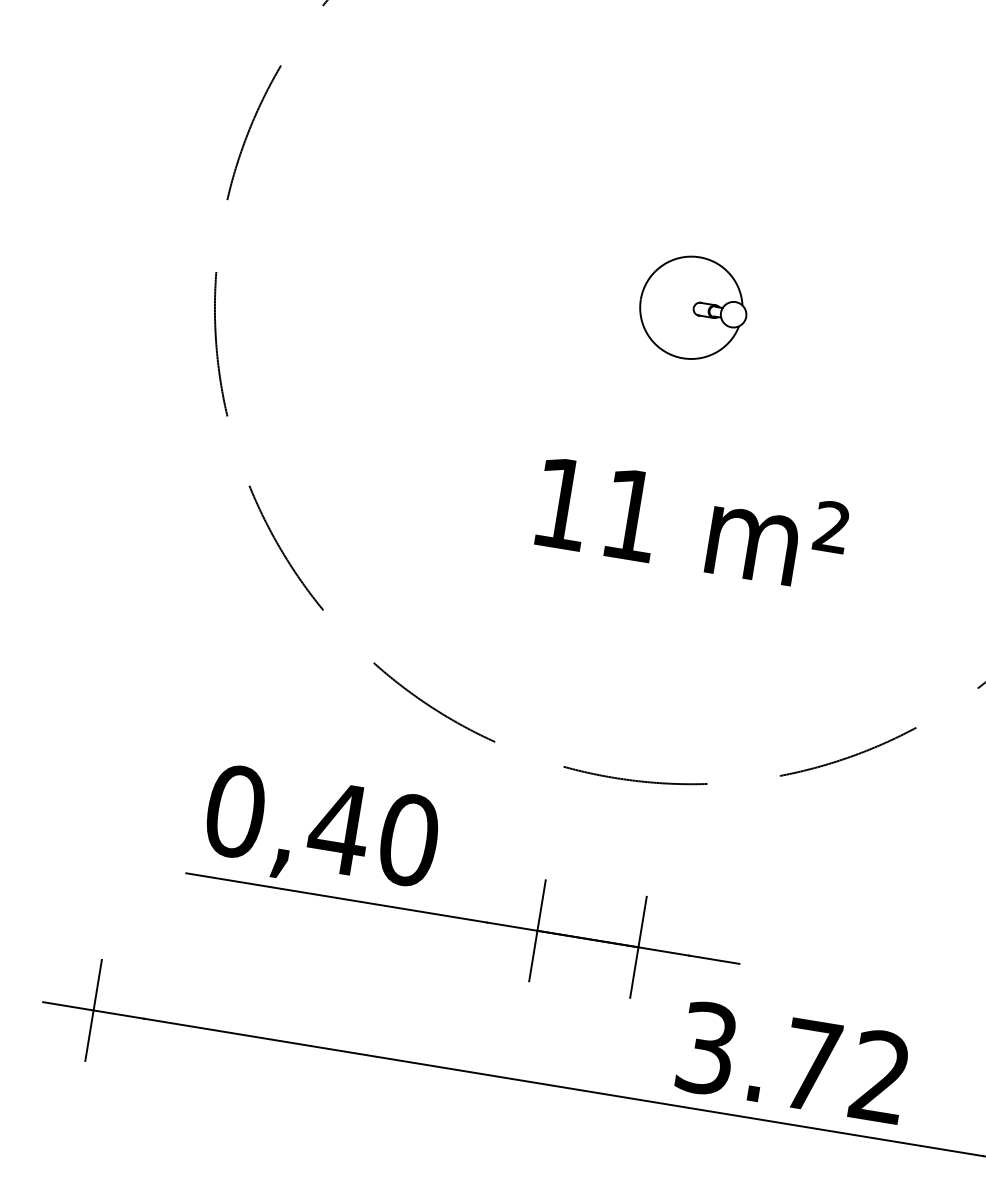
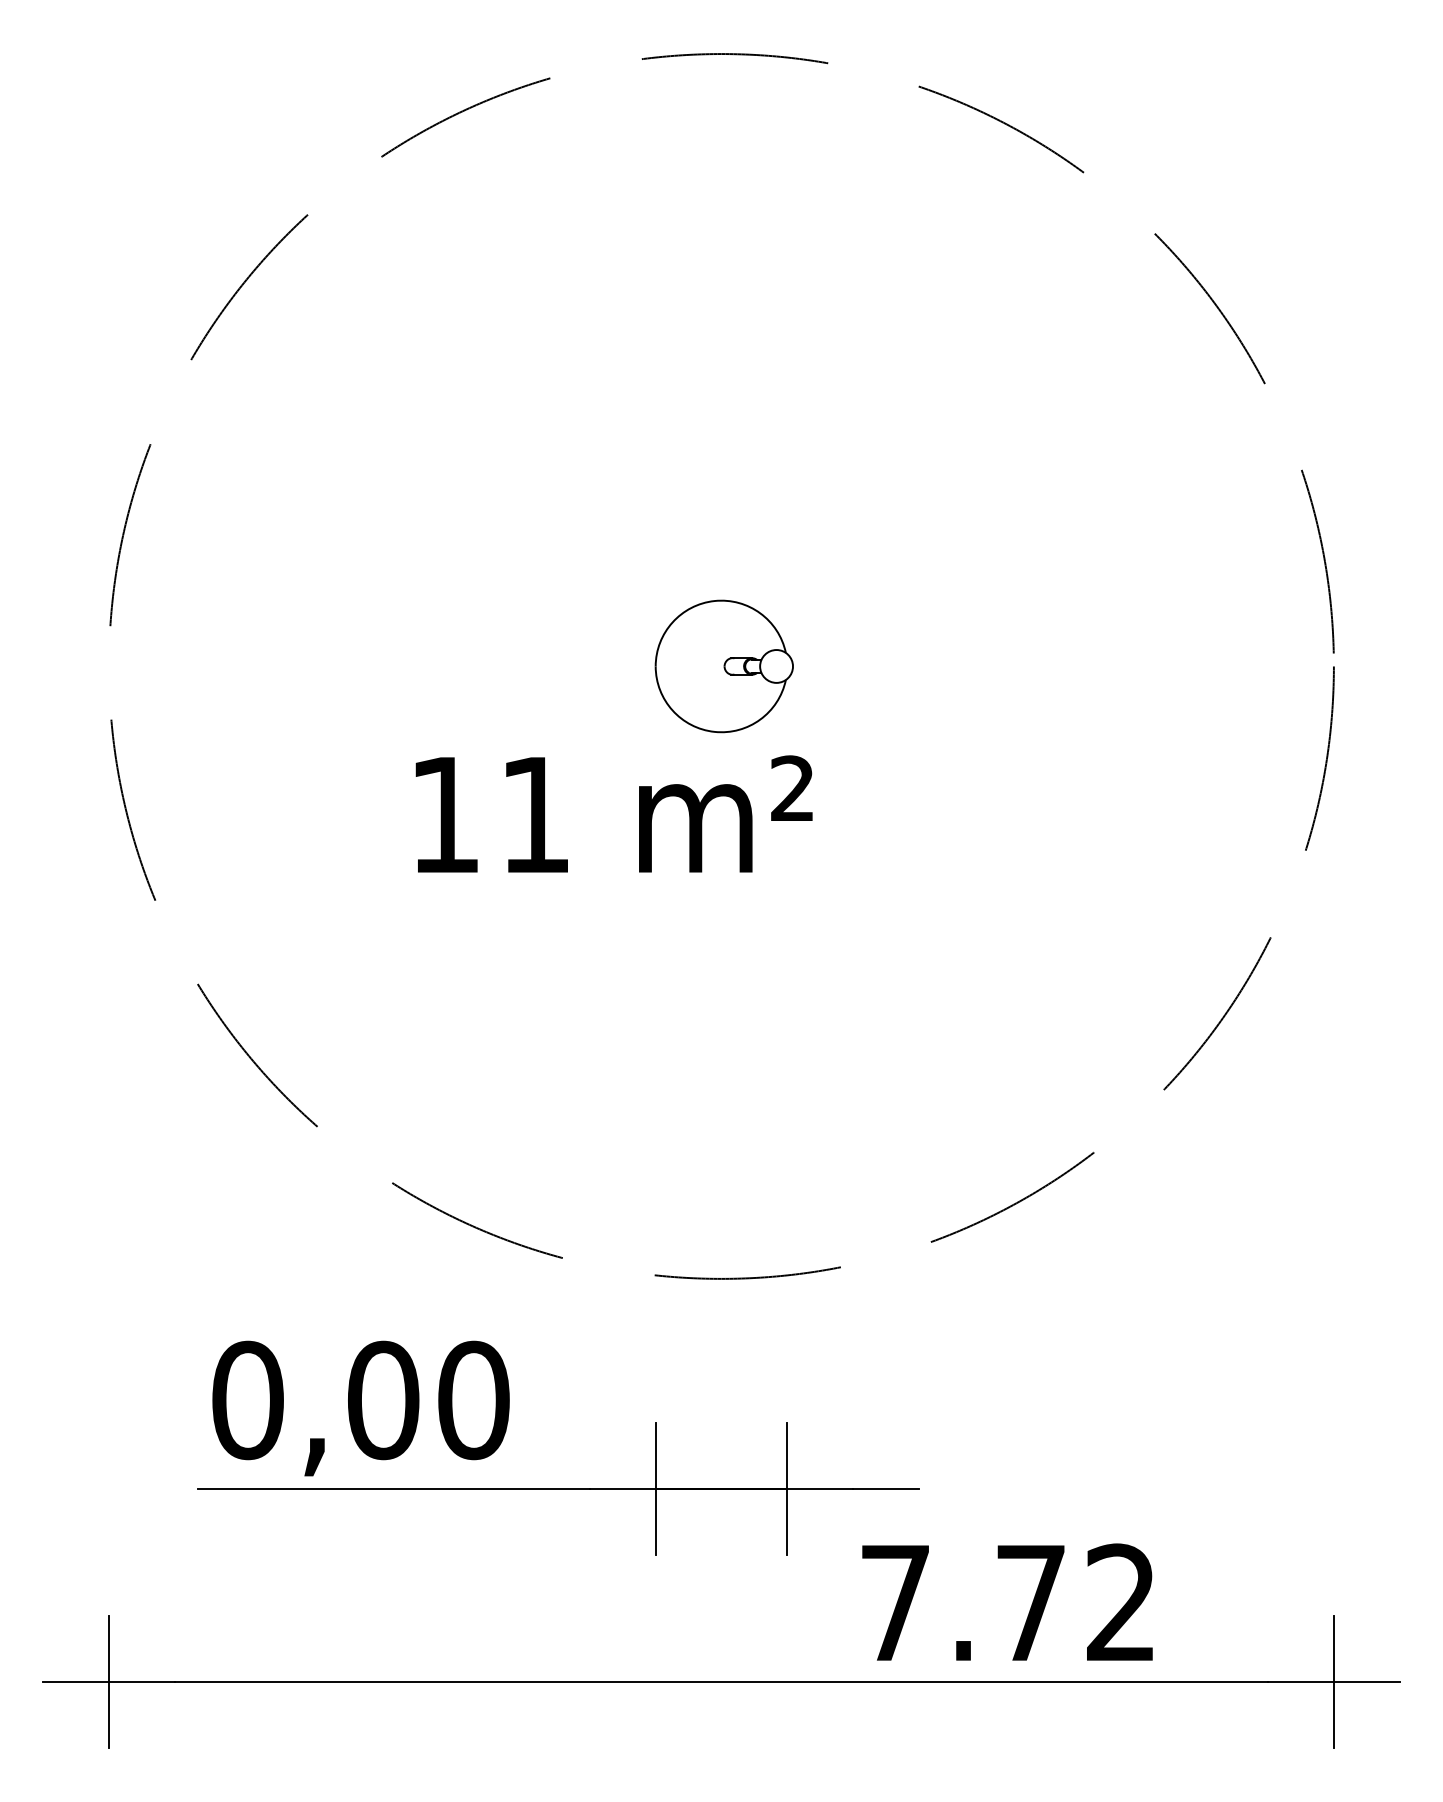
text: (691, 523) -> (613, 813), moved
text: (338, 828) -> (382, 1400), 0,40 -> 0,00
text: (707, 1048) -> (895, 1602), 3.72 -> 7.72

